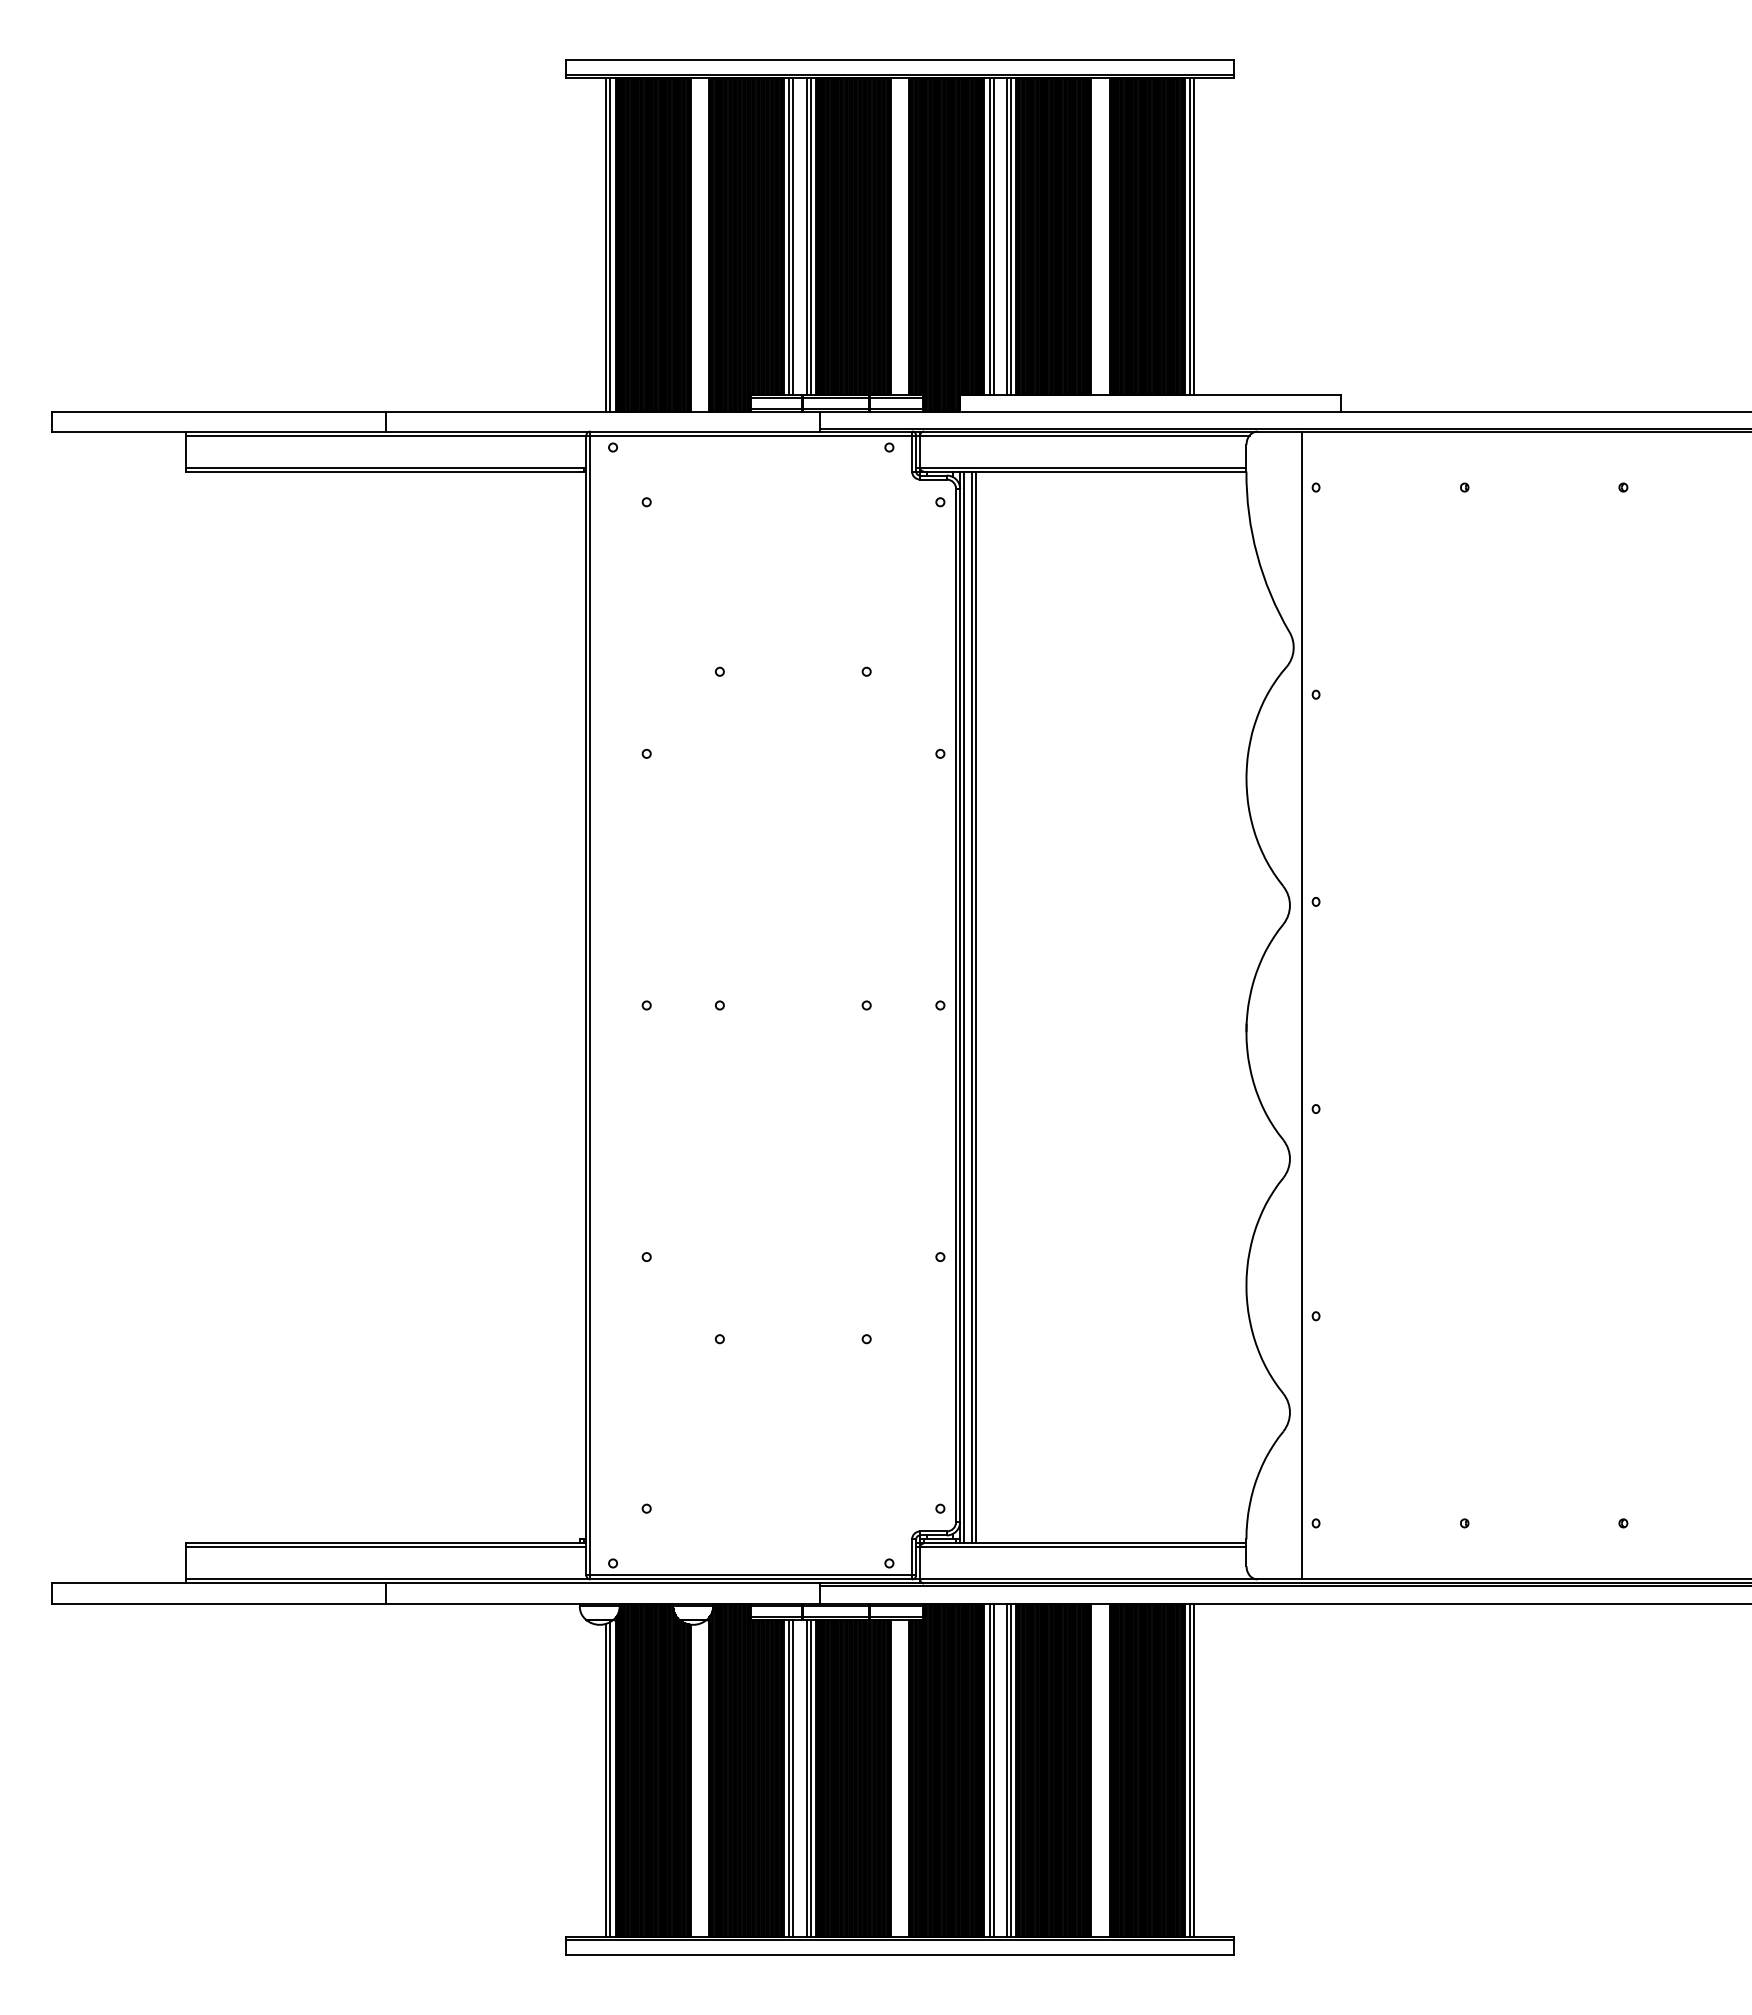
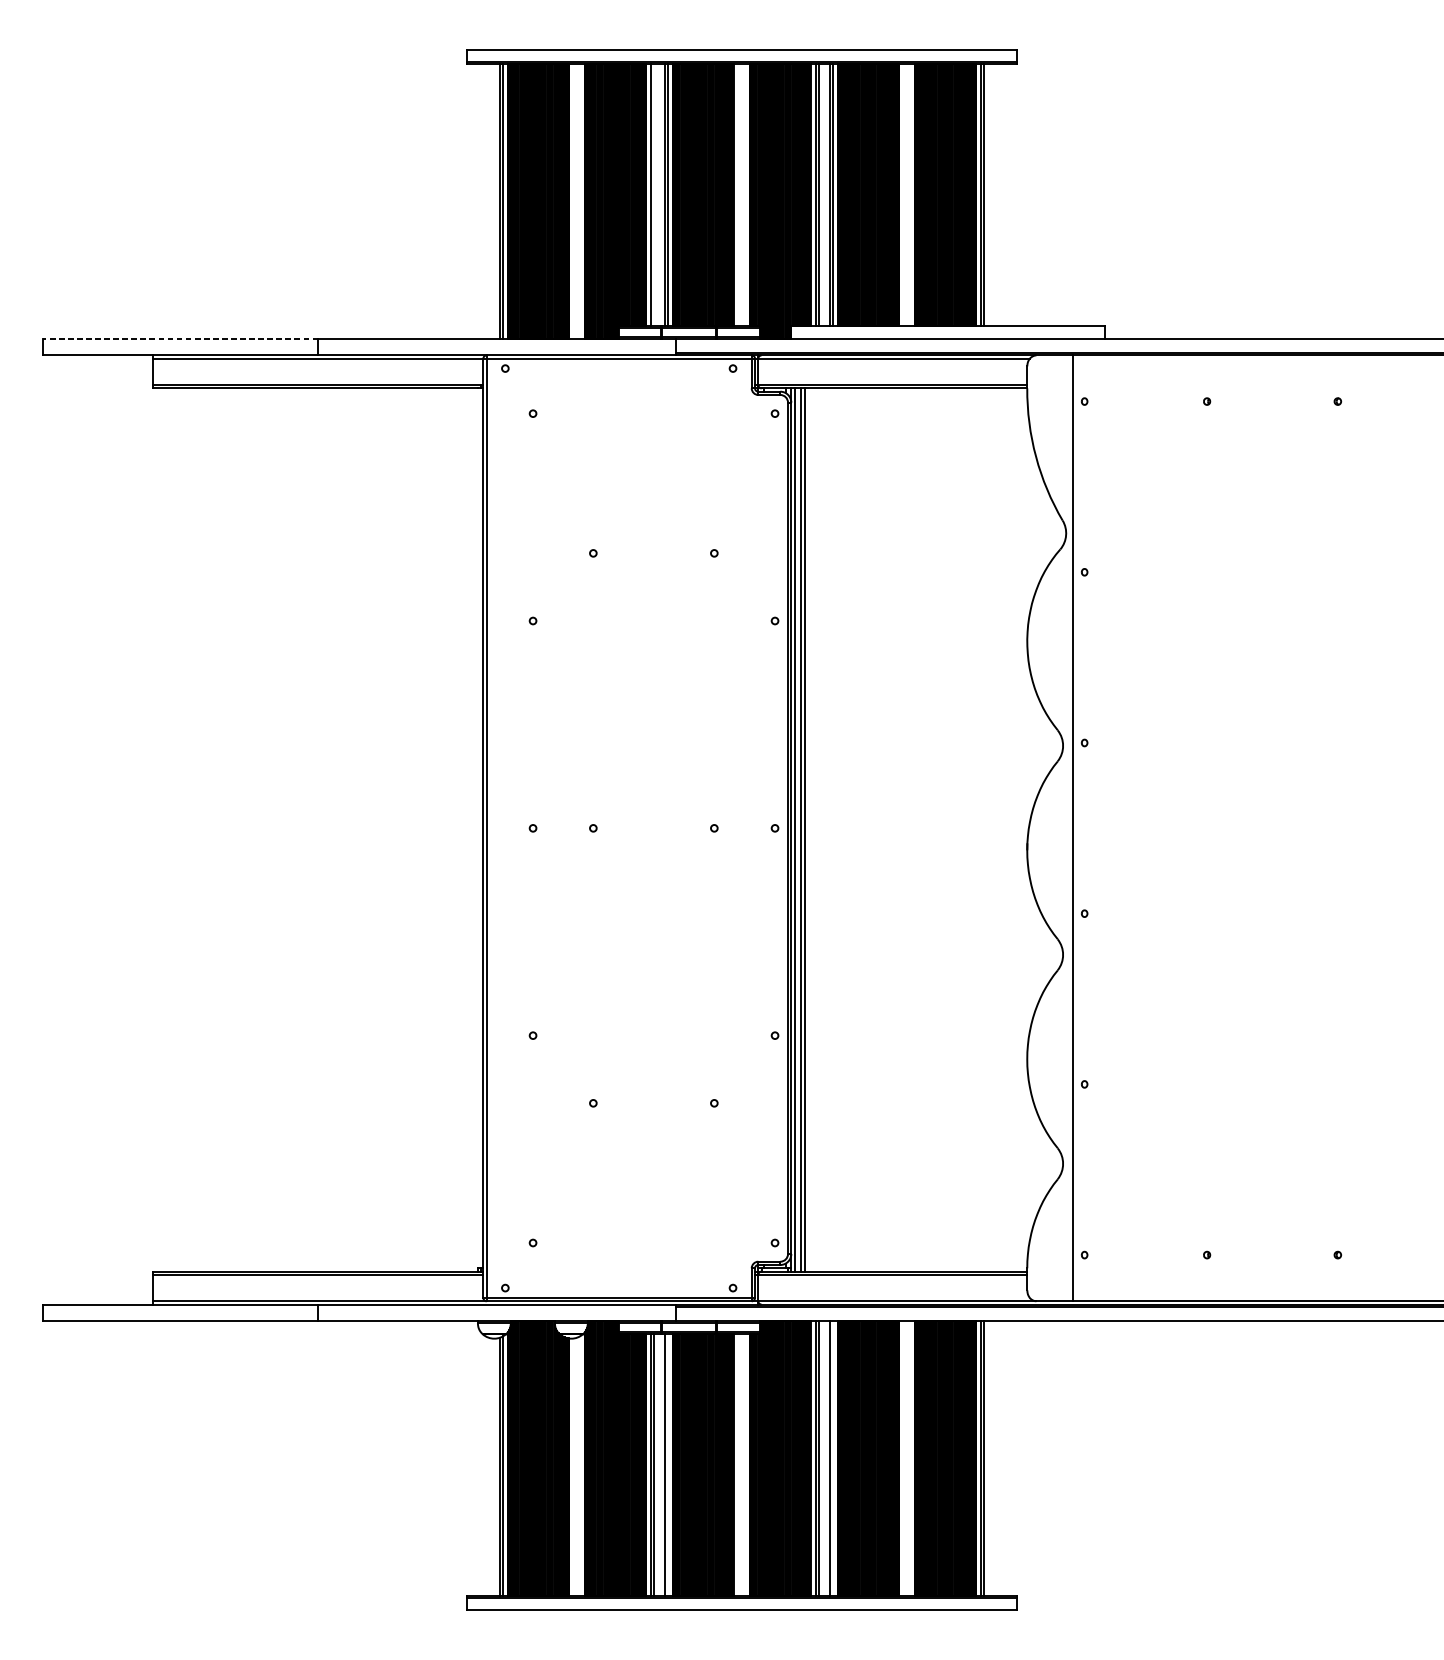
line: (793, 236) -> (654, 194), removed
line: (219, 411) -> (181, 338), solid -> dashed
line: (1011, 1770) -> (833, 1458), removed
line: (810, 1778) -> (668, 1465), removed

